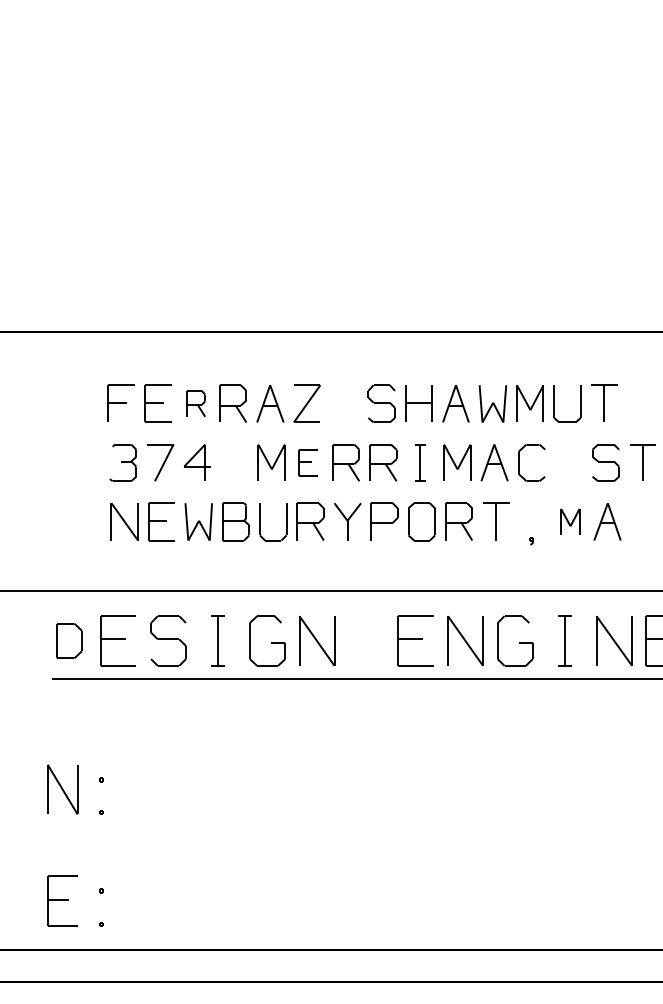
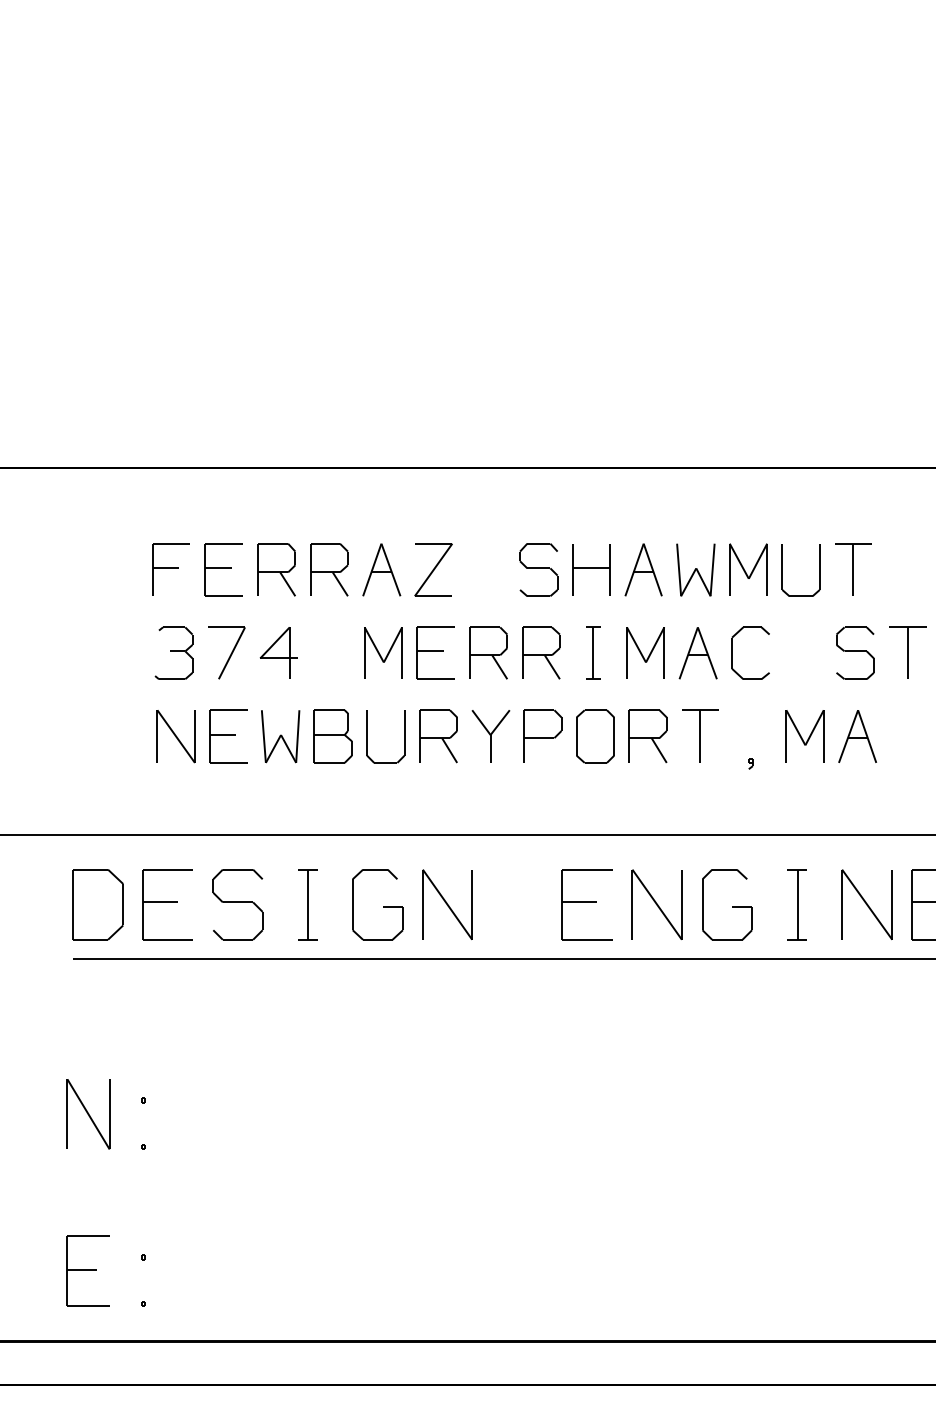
part: (195, 403) -> (276, 569), size x1.43
part: (308, 462) -> (435, 652), size x1.43
part: (570, 521) -> (805, 736), size x1.43
part: (69, 640) -> (98, 903), size x1.43

